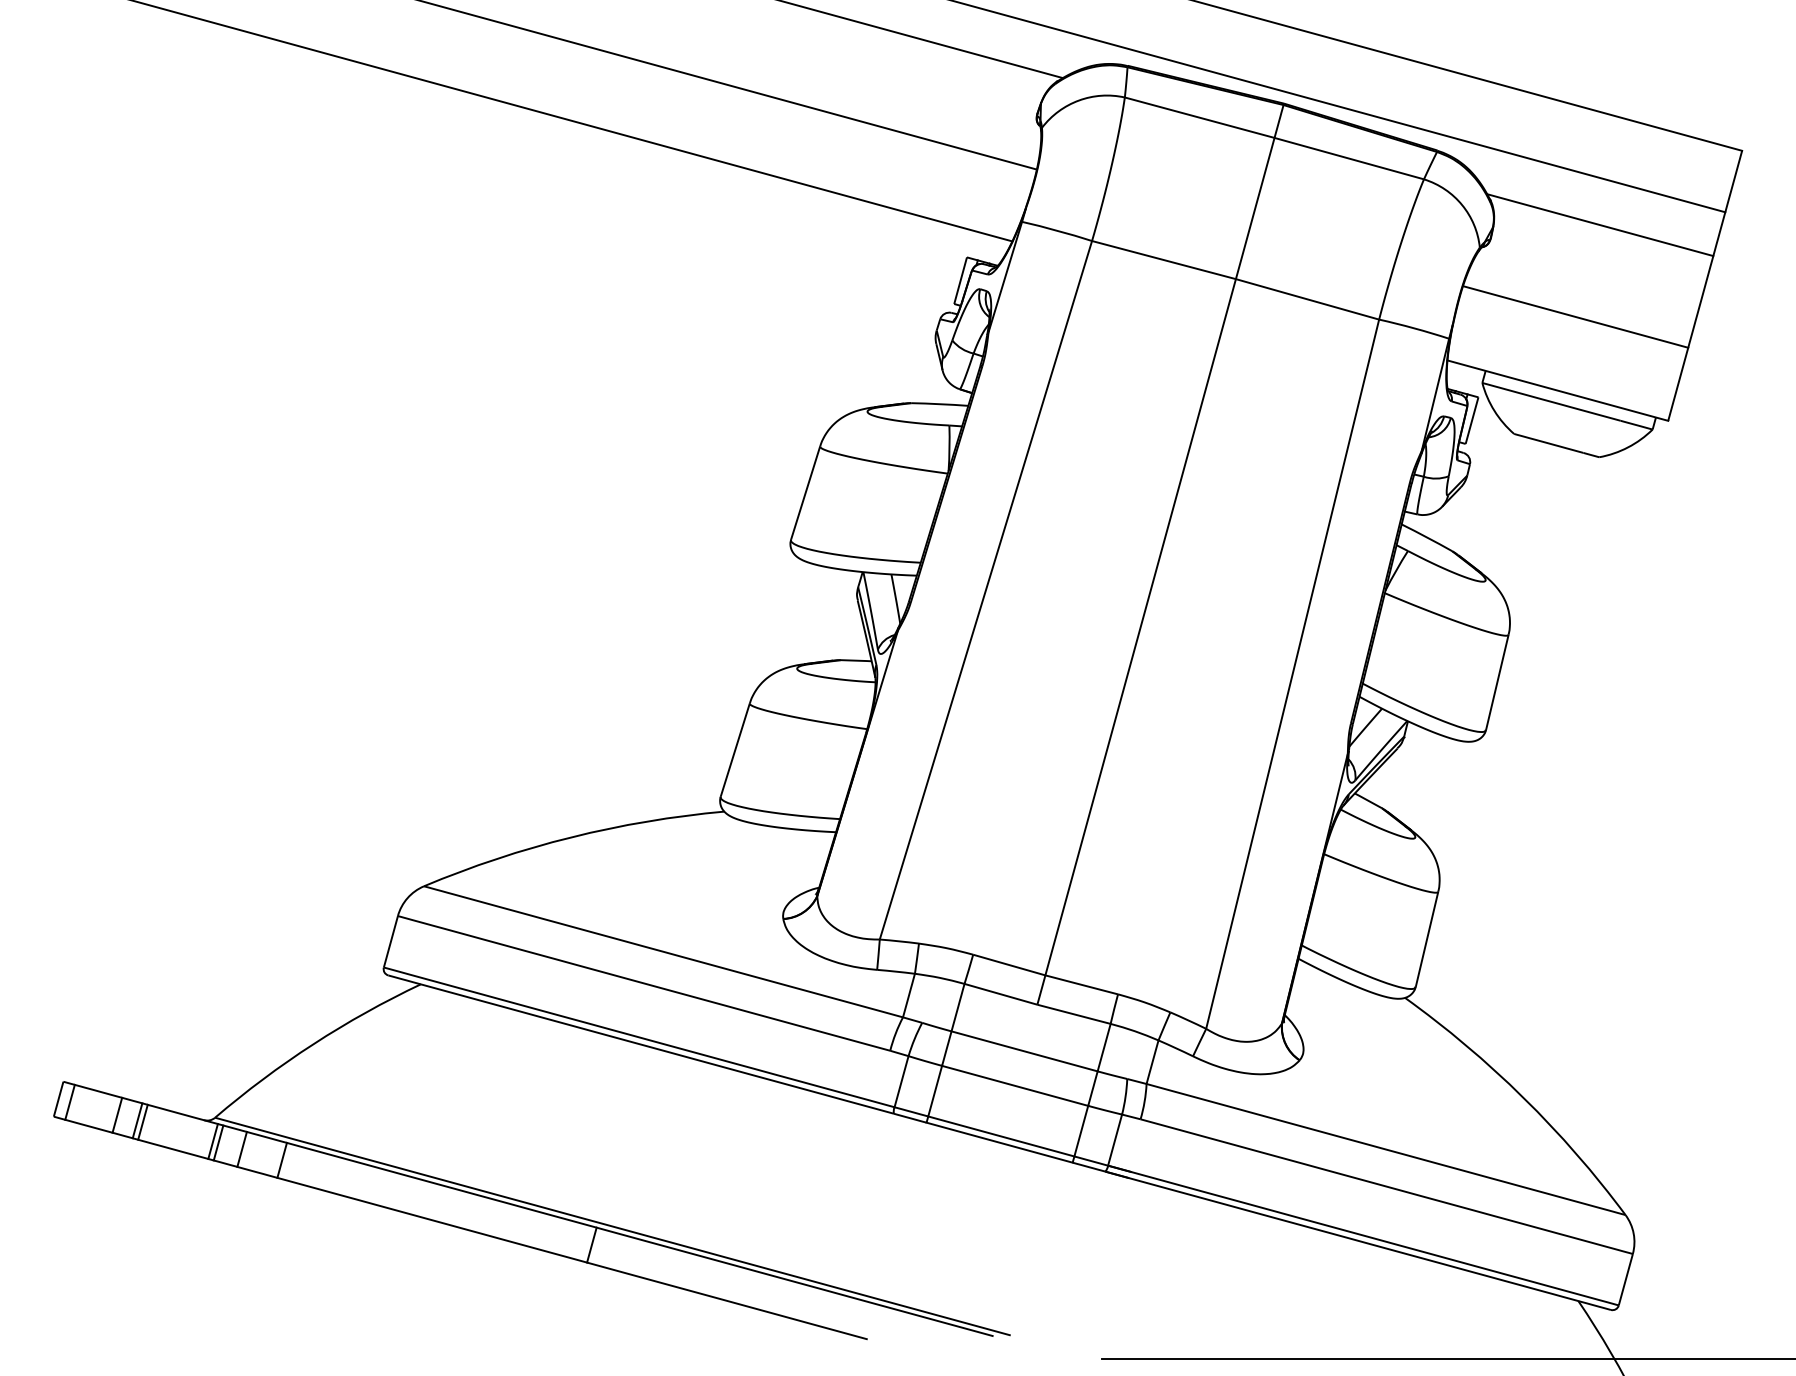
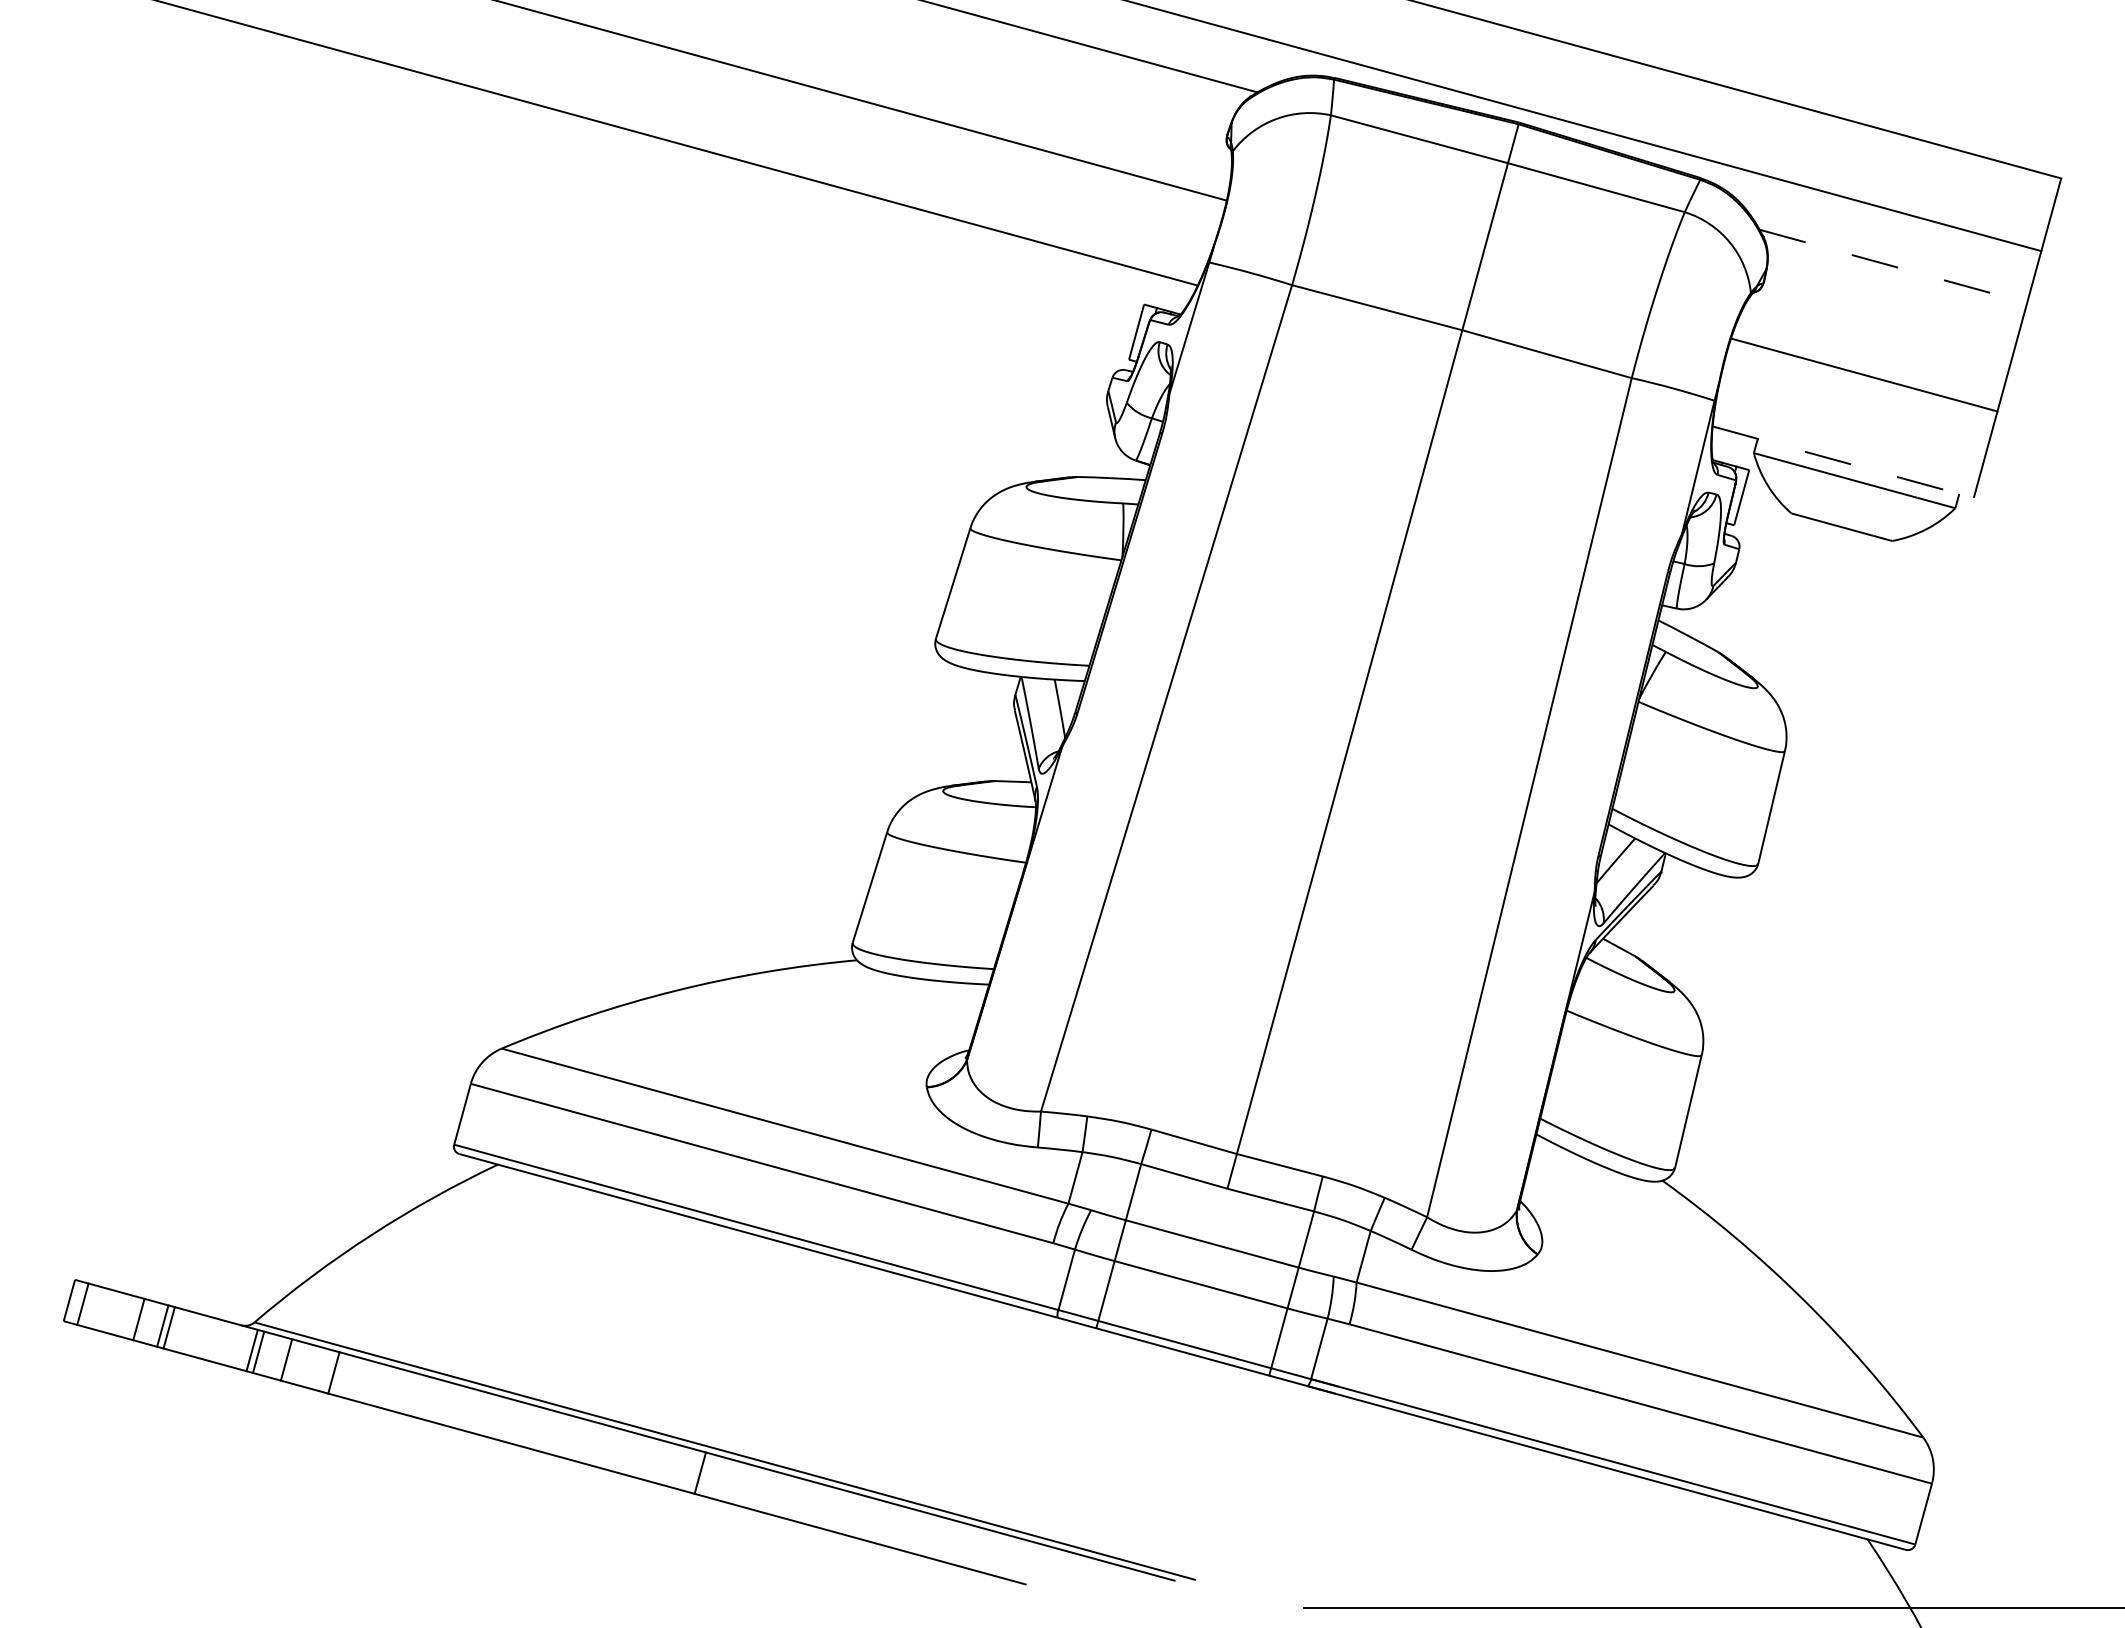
line: (1600, 225) -> (1893, 266), solid -> dashed
line: (1558, 390) -> (1843, 462), solid -> dashed

